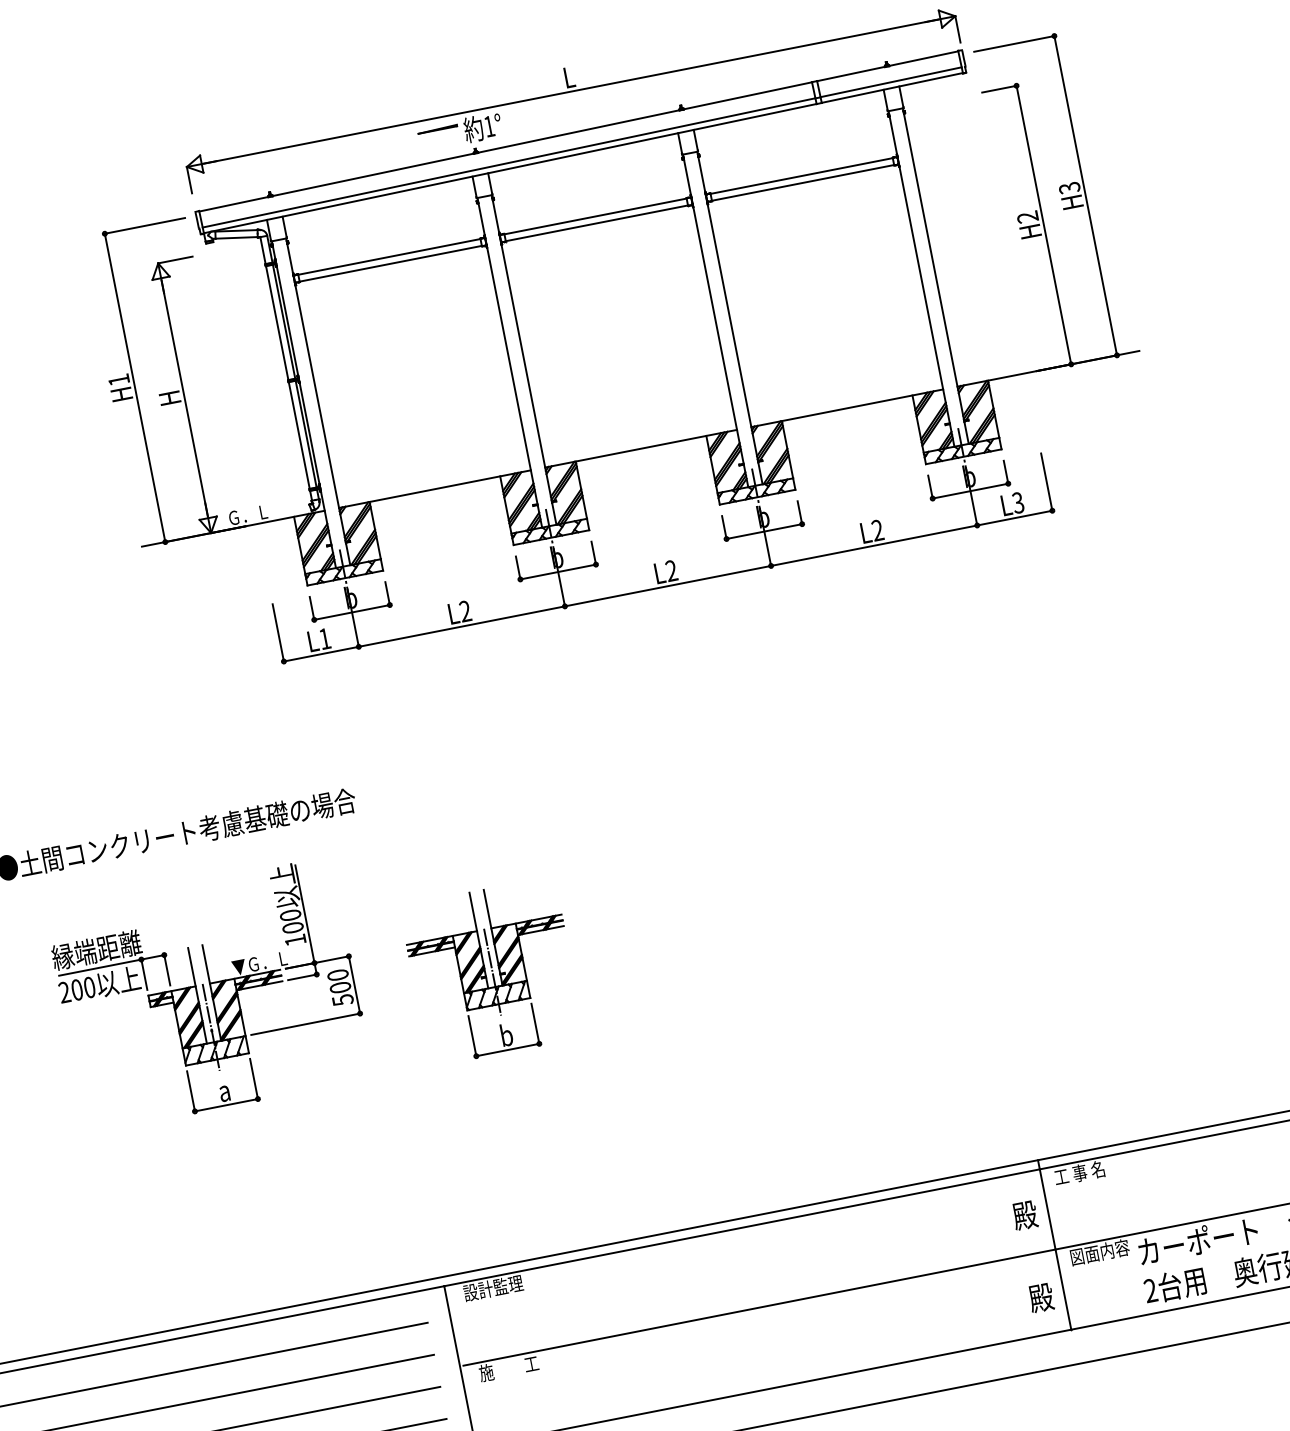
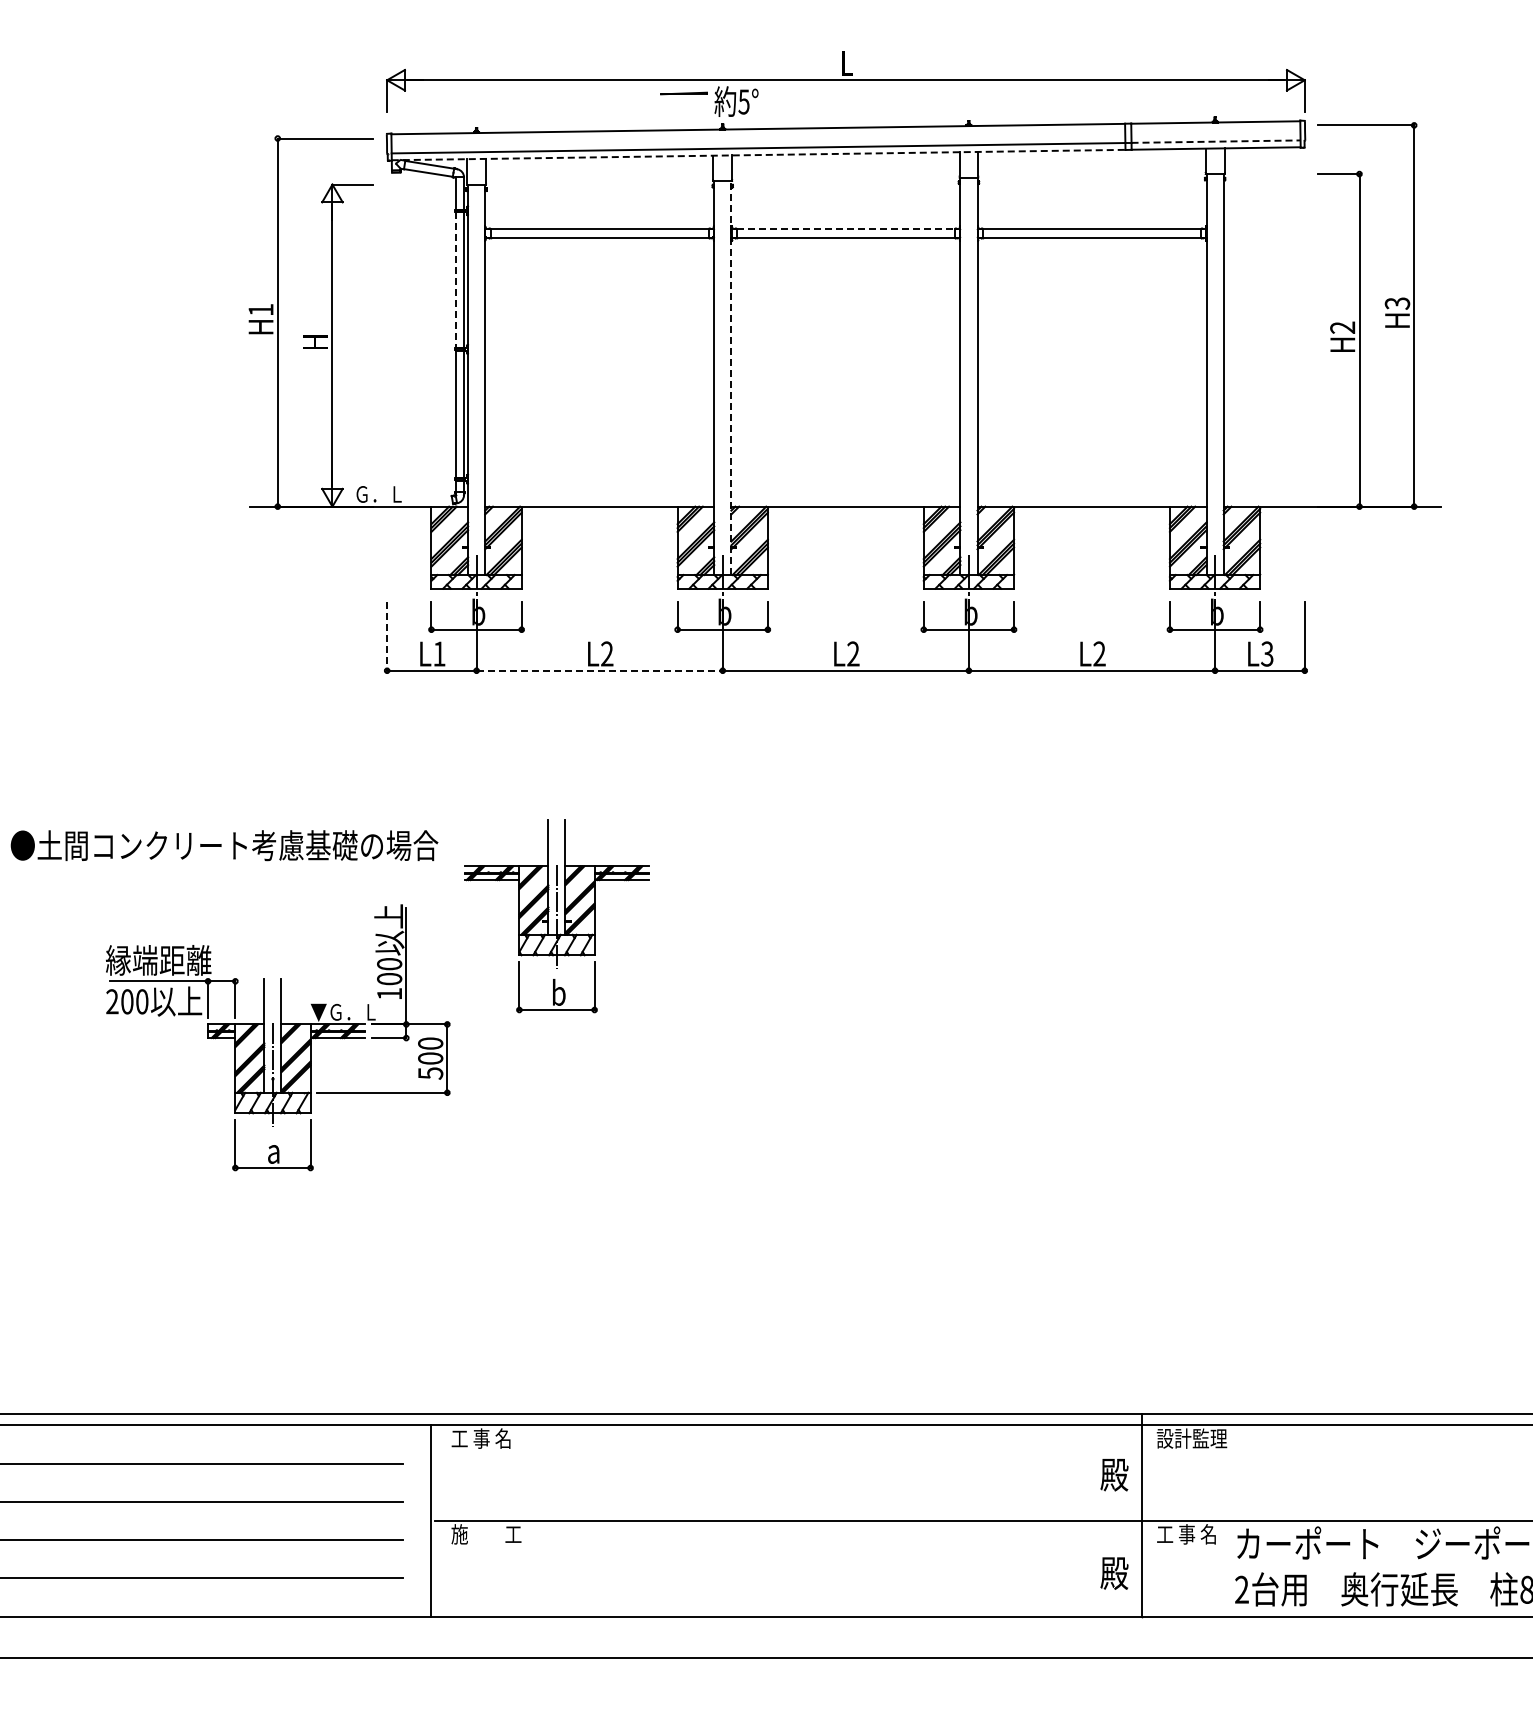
line: (891, 82) -> (1216, 141), solid -> dashed
text: (488, 126) -> (743, 101), 1° -> 5°
line: (510, 169) -> (758, 155), solid -> dashed
line: (595, 216) -> (845, 229), solid -> dashed
line: (277, 323) -> (455, 280), solid -> dashed
line: (524, 360) -> (731, 378), solid -> dashed
line: (462, 626) -> (600, 670), solid -> dashed
line: (278, 633) -> (387, 637), solid -> dashed
part: (492, 971) -> (556, 916), moved
part: (209, 995) -> (278, 1037), moved
text: (1083, 1172) -> (1191, 1438), 工 事 名 -> 設計監理
text: (1099, 1252) -> (1191, 1534), 図面内容 -> 工 事 名
text: (493, 1288) -> (486, 1438), 設計監理 -> 工 事 名

